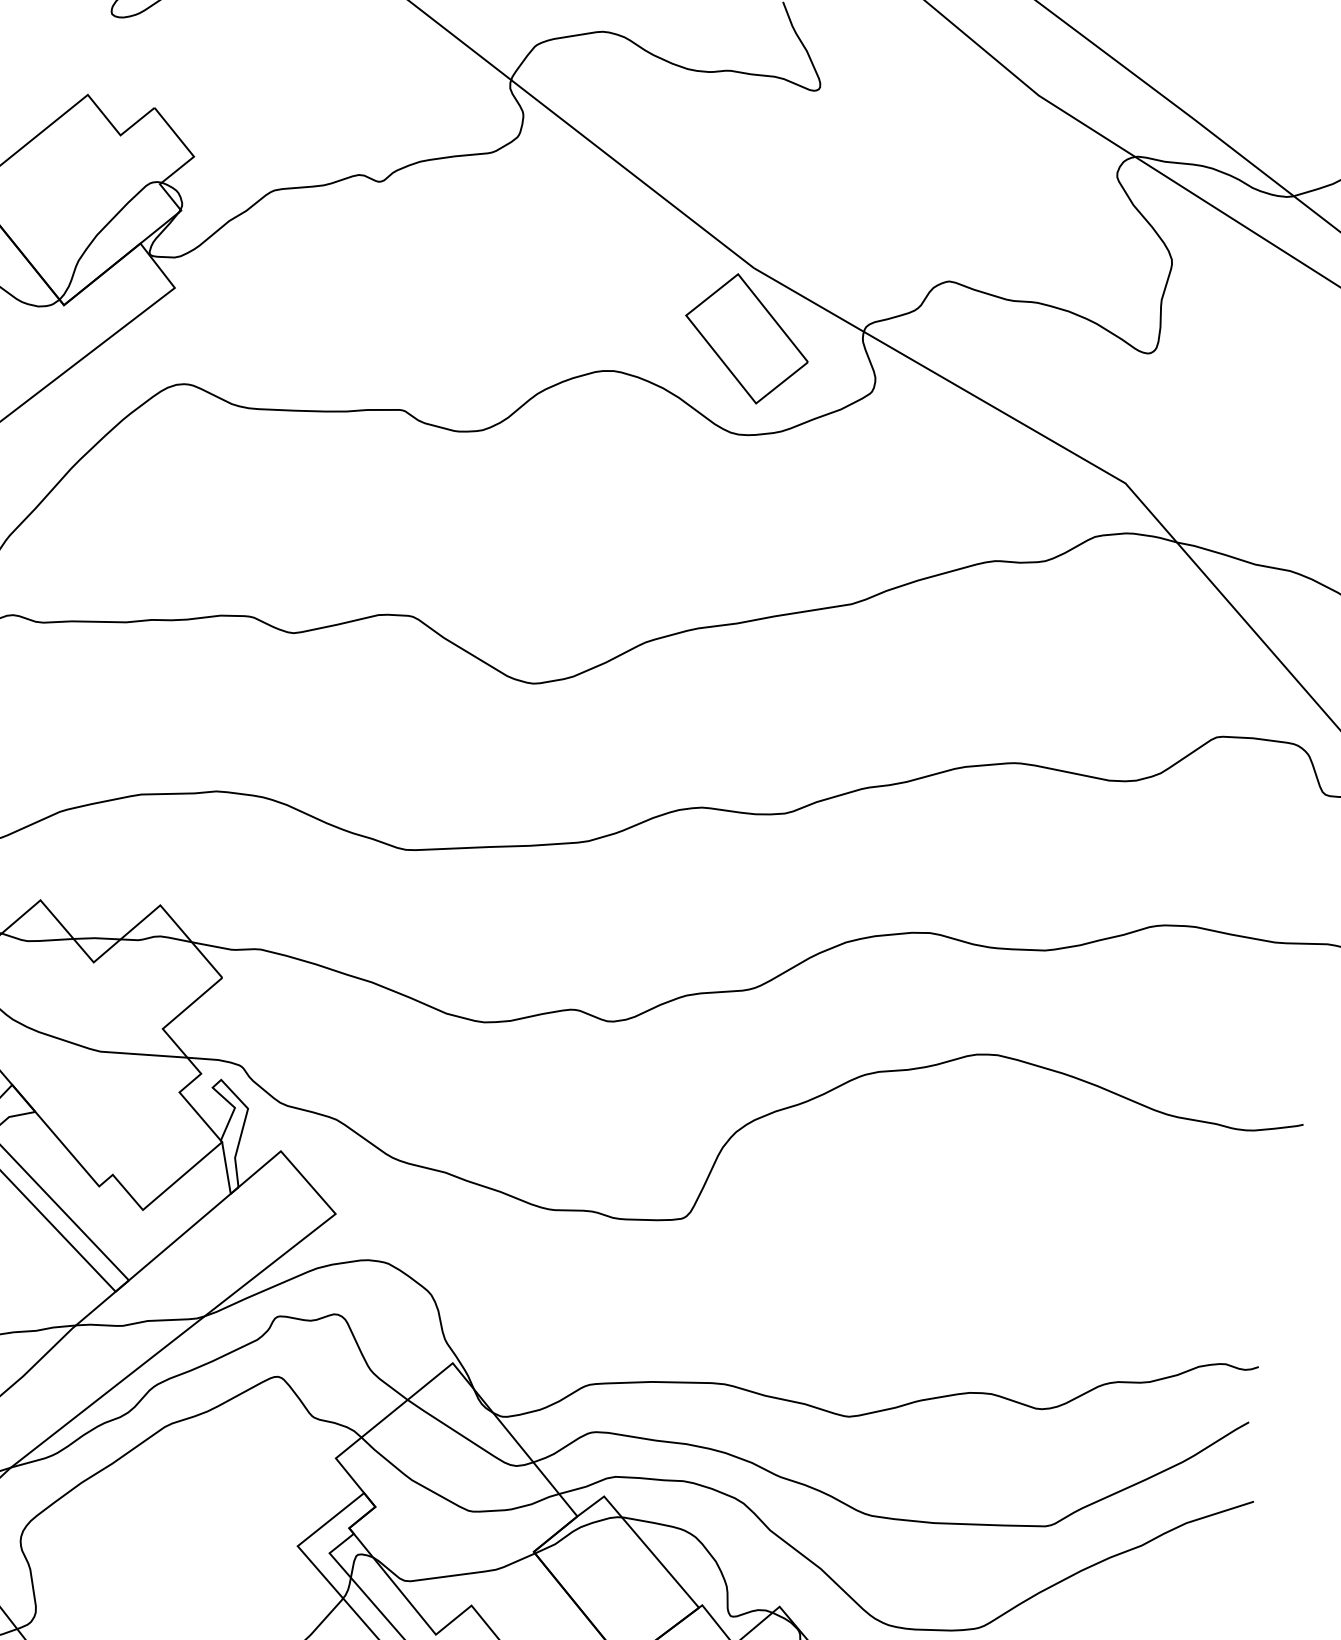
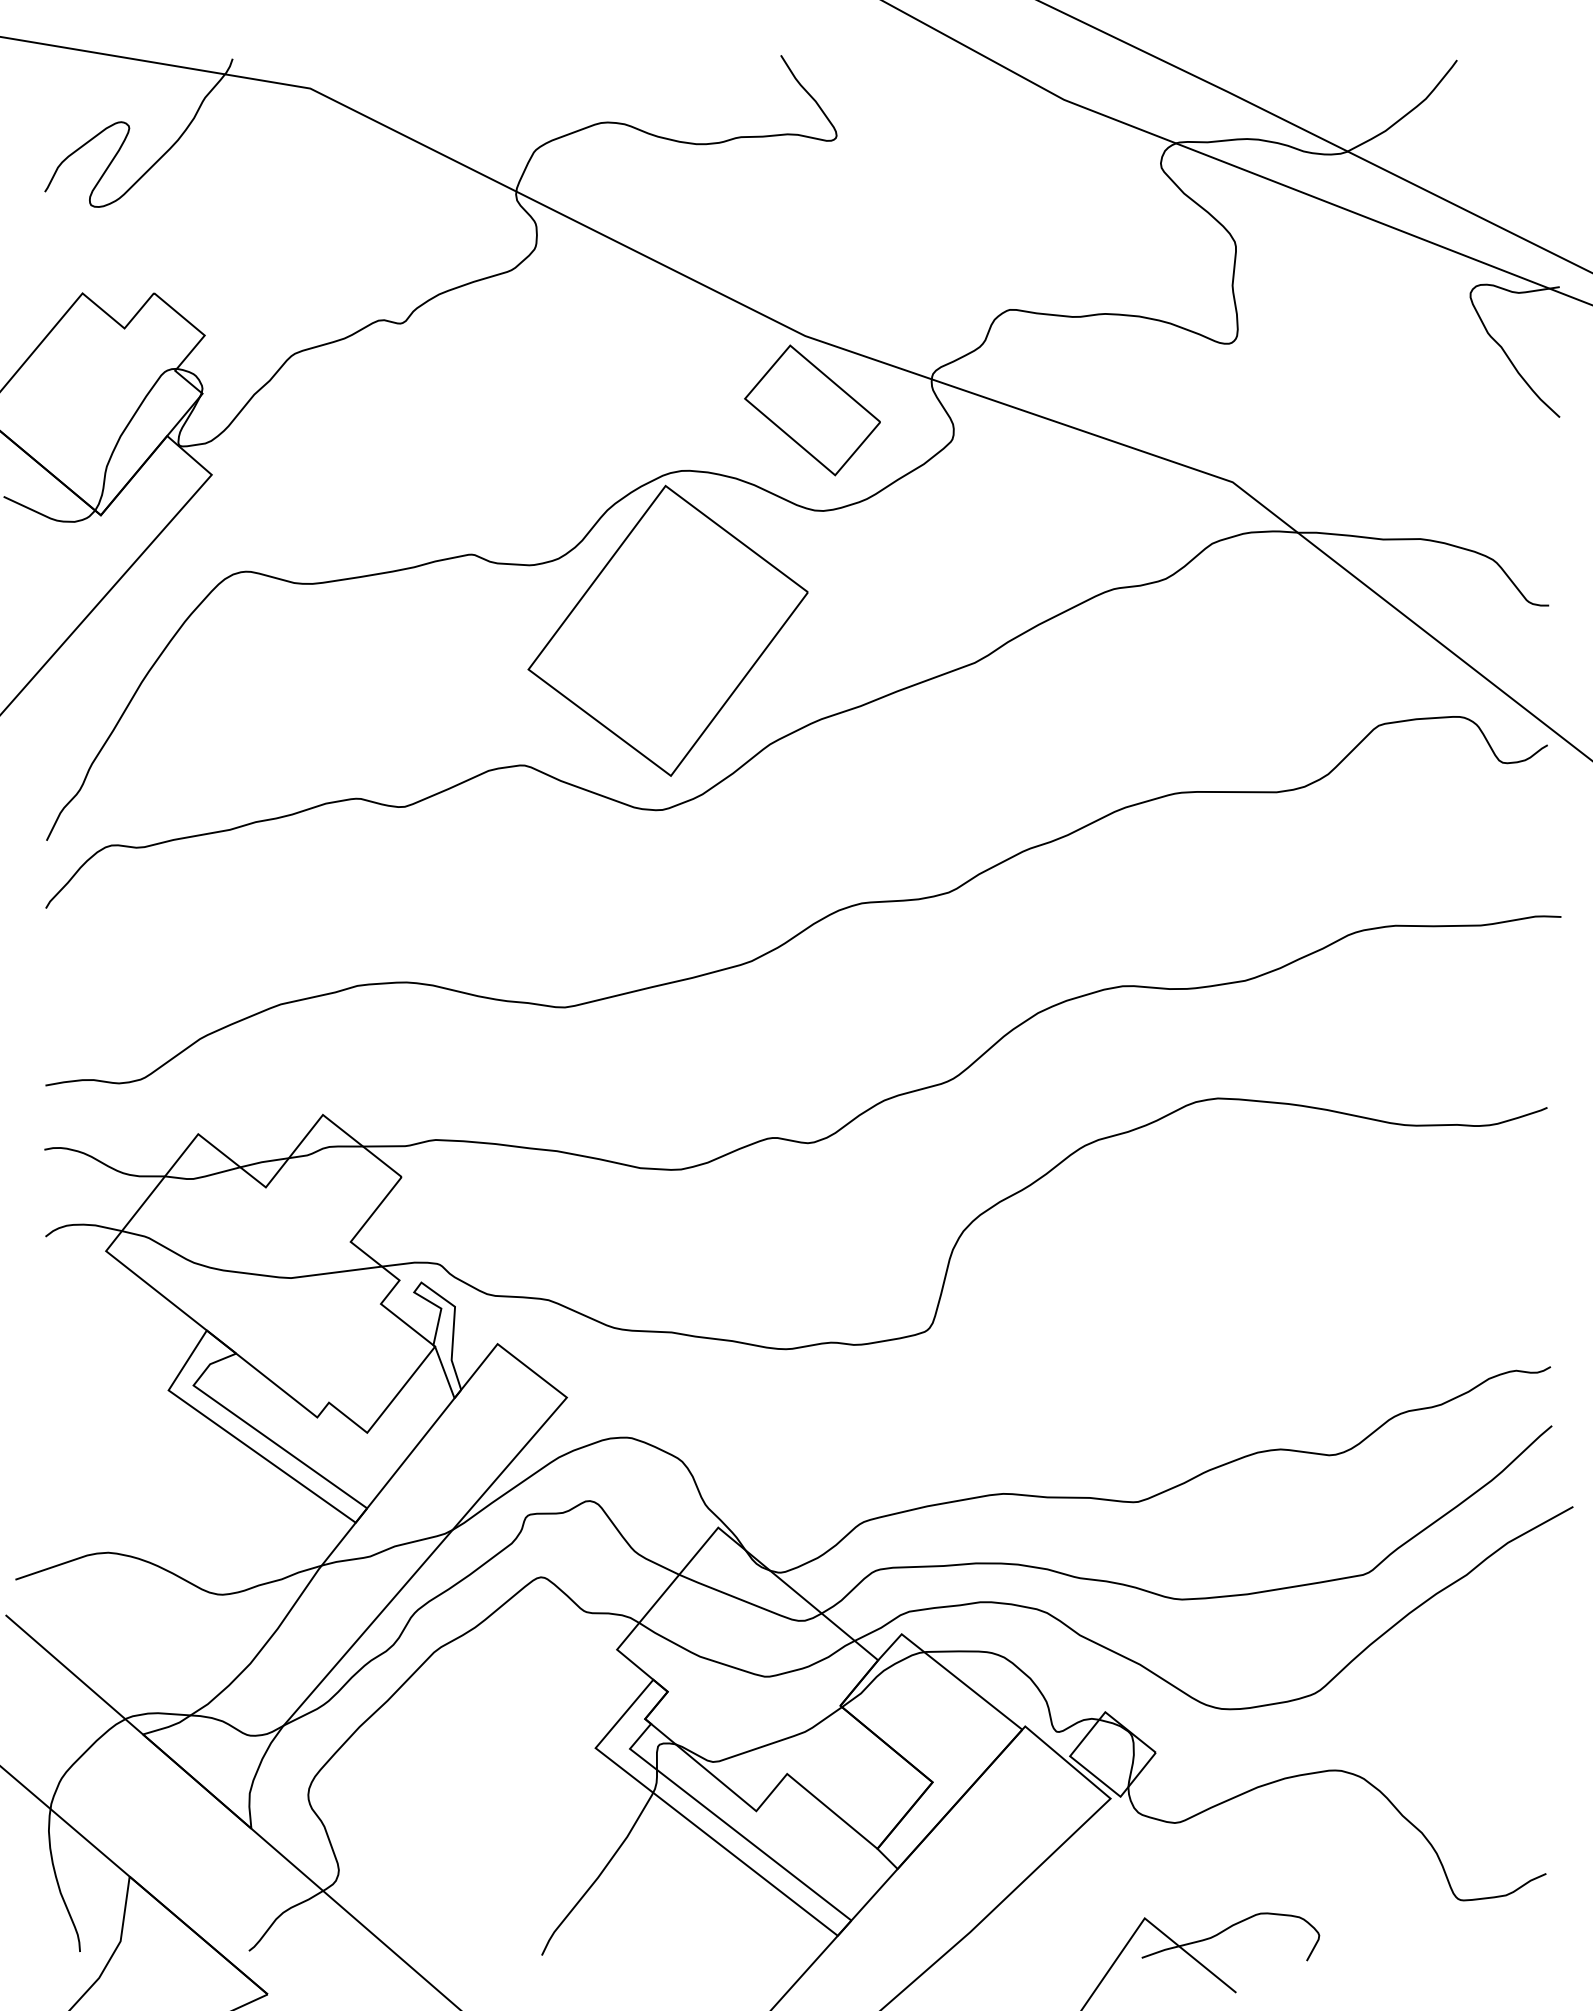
part: (571, 517) -> (667, 630), added

